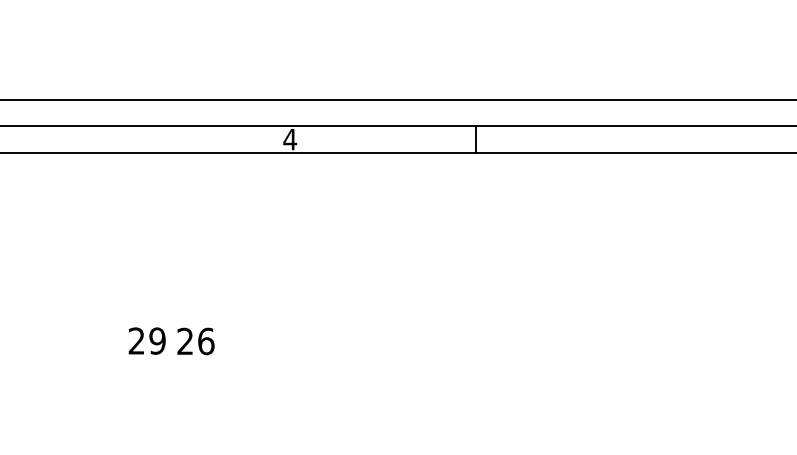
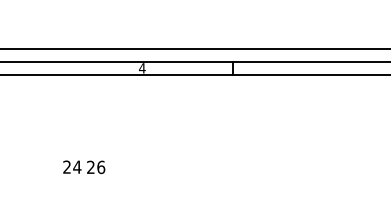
text: (157, 339) -> (77, 166), 29 -> 24

